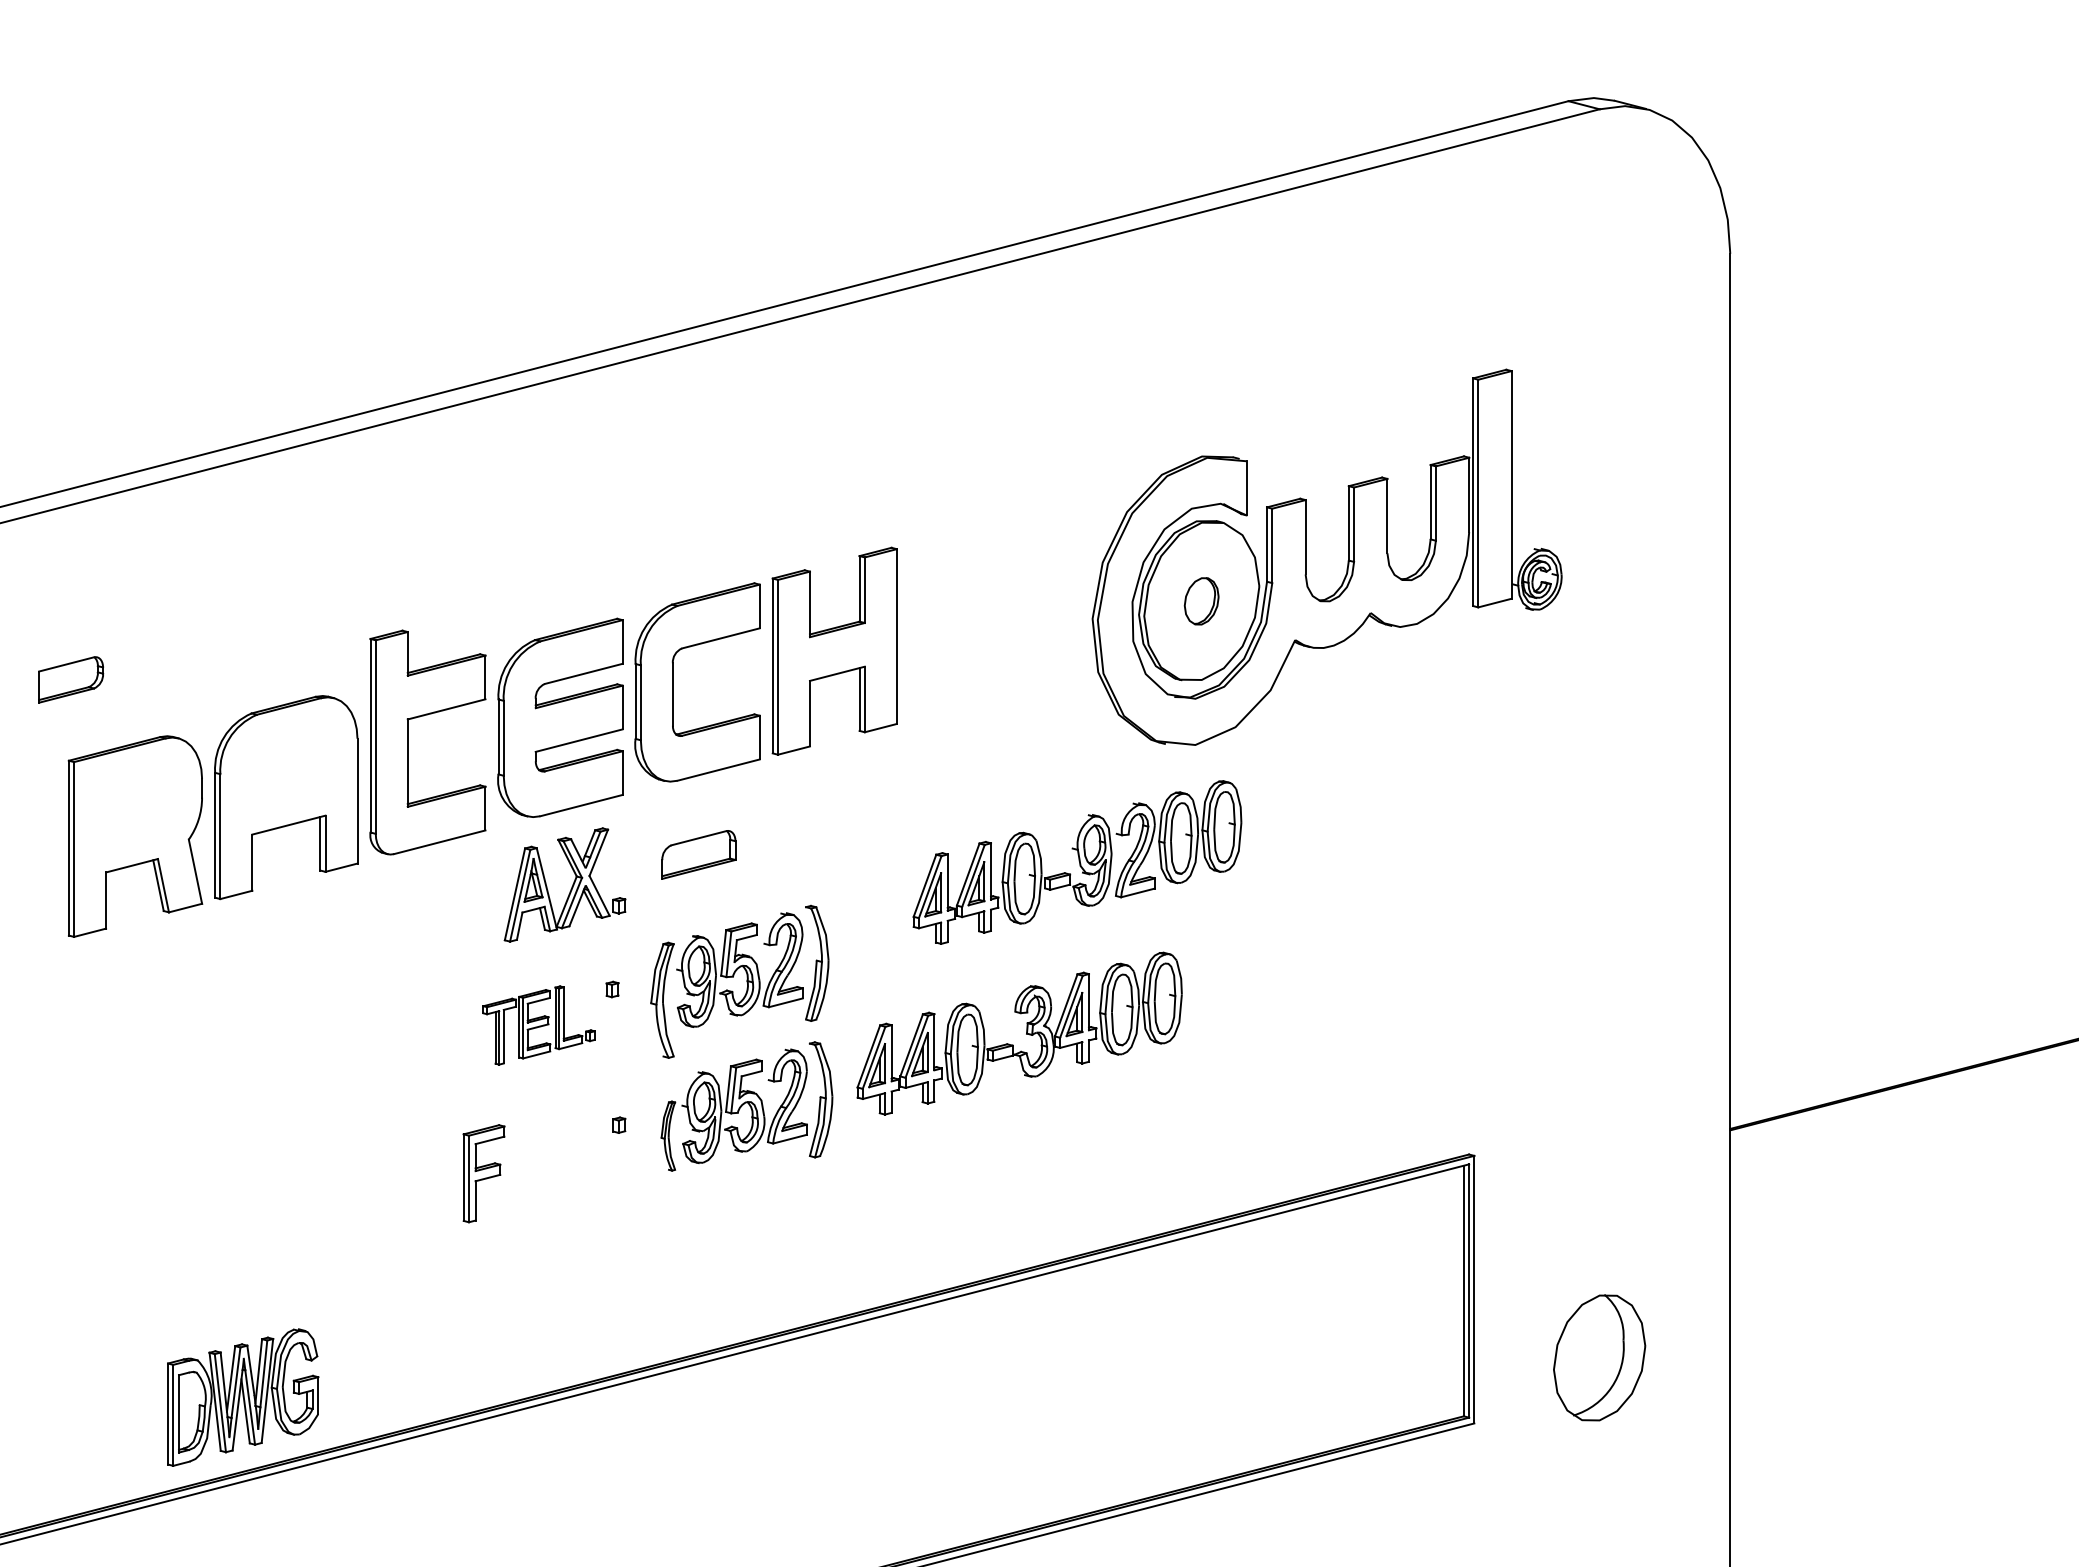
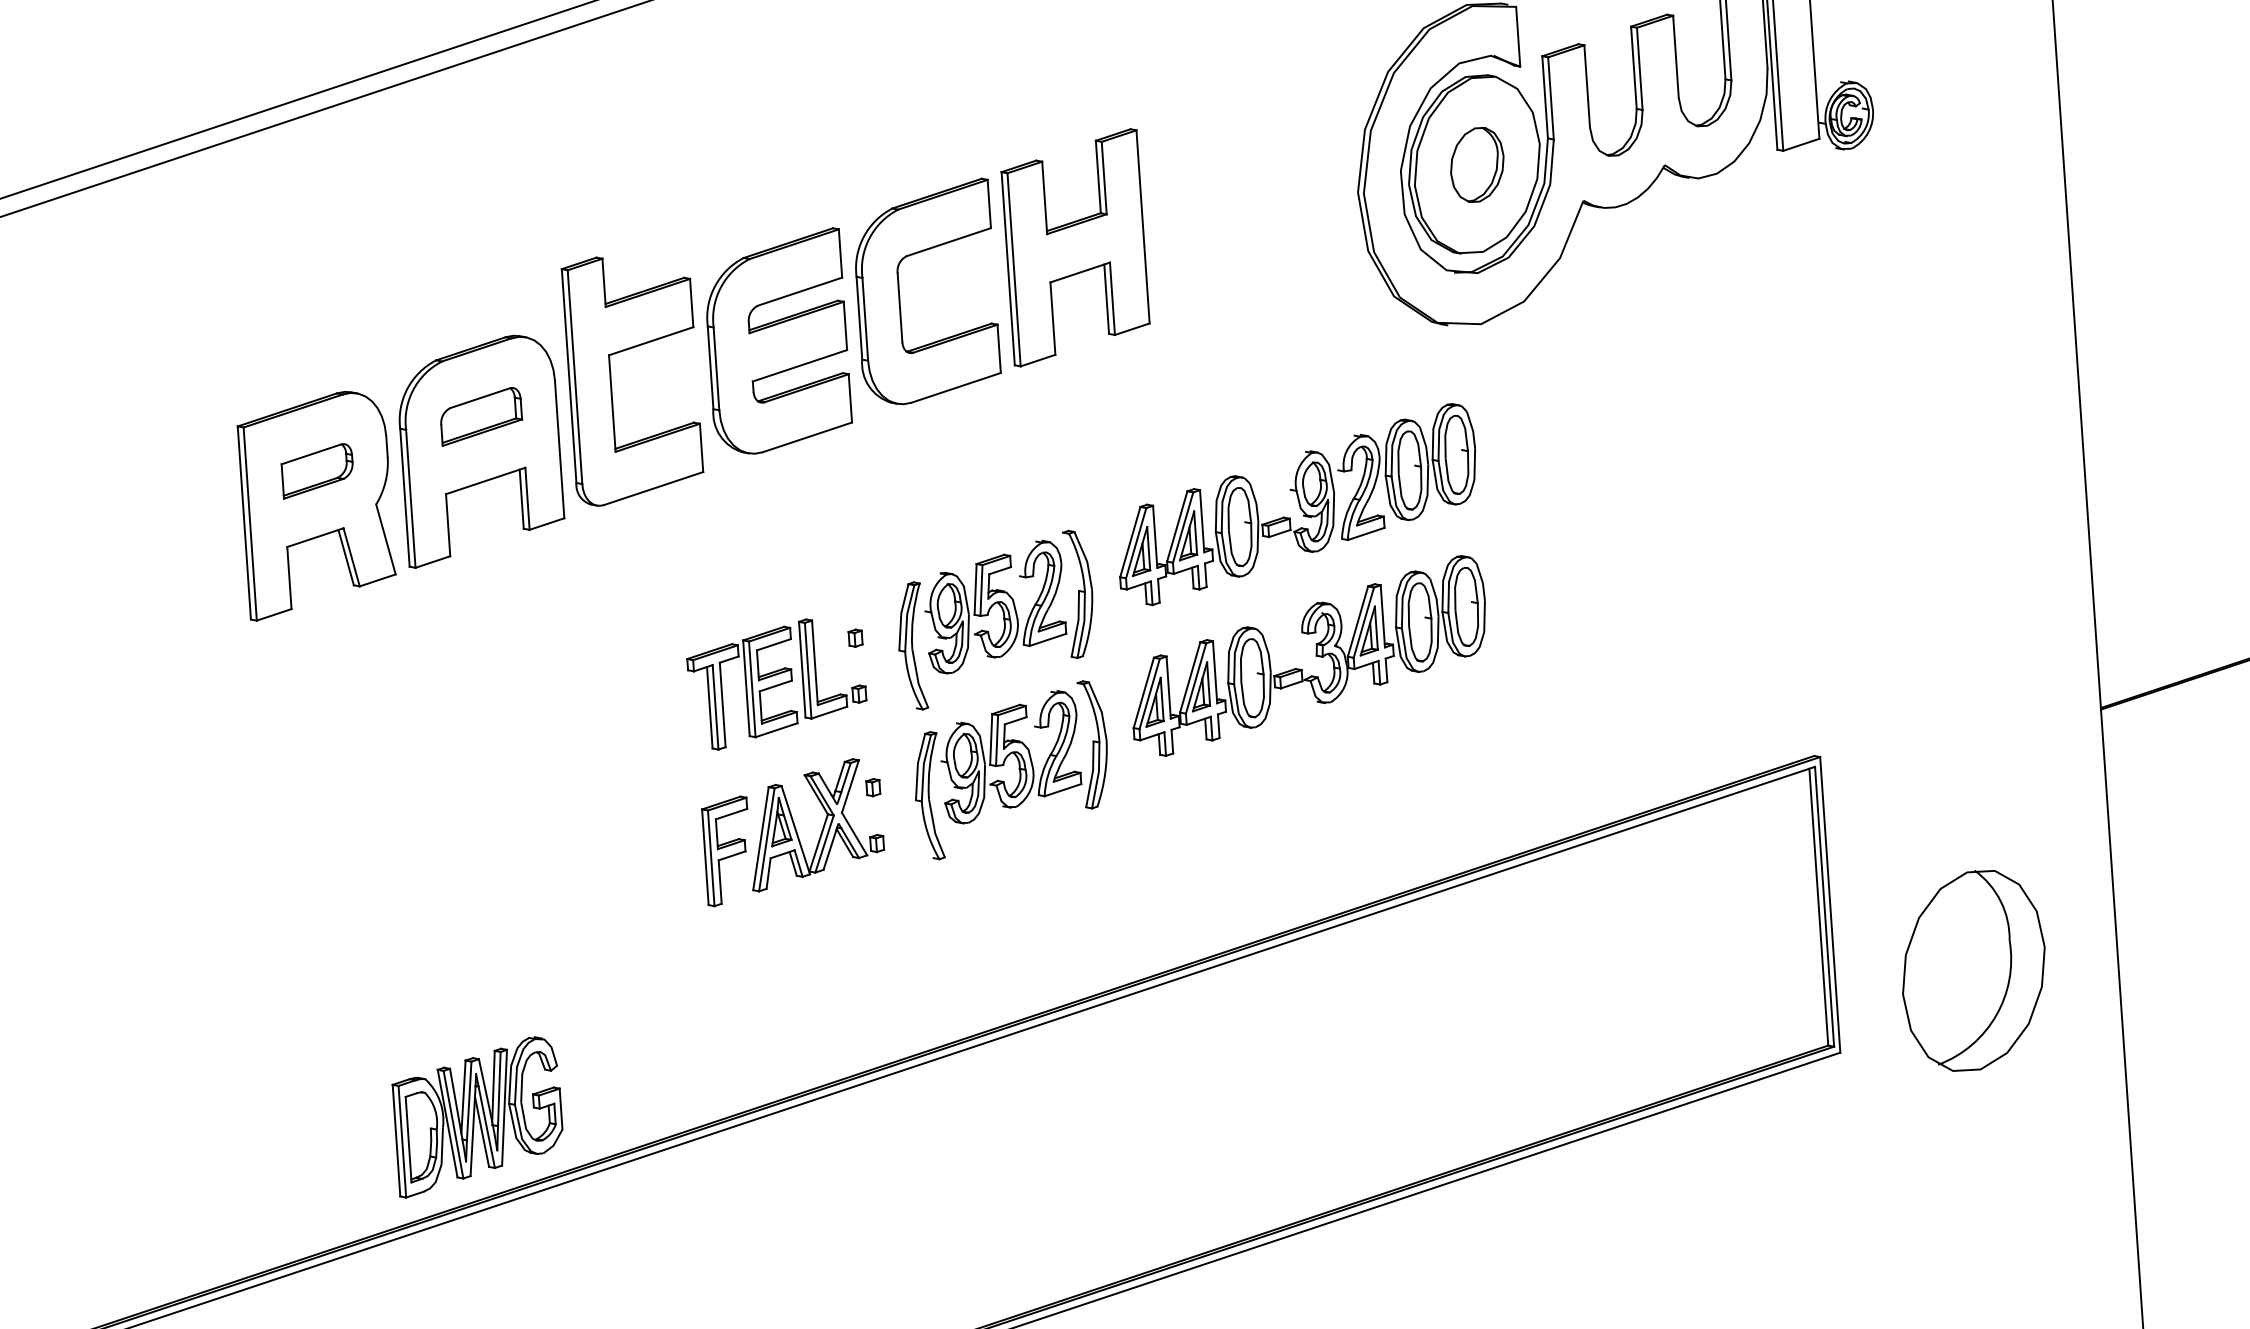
part: (1201, 601) -> (1477, 165), size x1.43
part: (71, 679) -> (318, 470), moved
part: (698, 854) -> (480, 416), moved
part: (1077, 862) -> (1297, 504), moved
part: (571, 886) -> (822, 825), moved
part: (538, 1025) -> (776, 683), size x1.43
part: (668, 1135) -> (928, 795), size x1.67
part: (1599, 1357) -> (1973, 970), size x1.43

